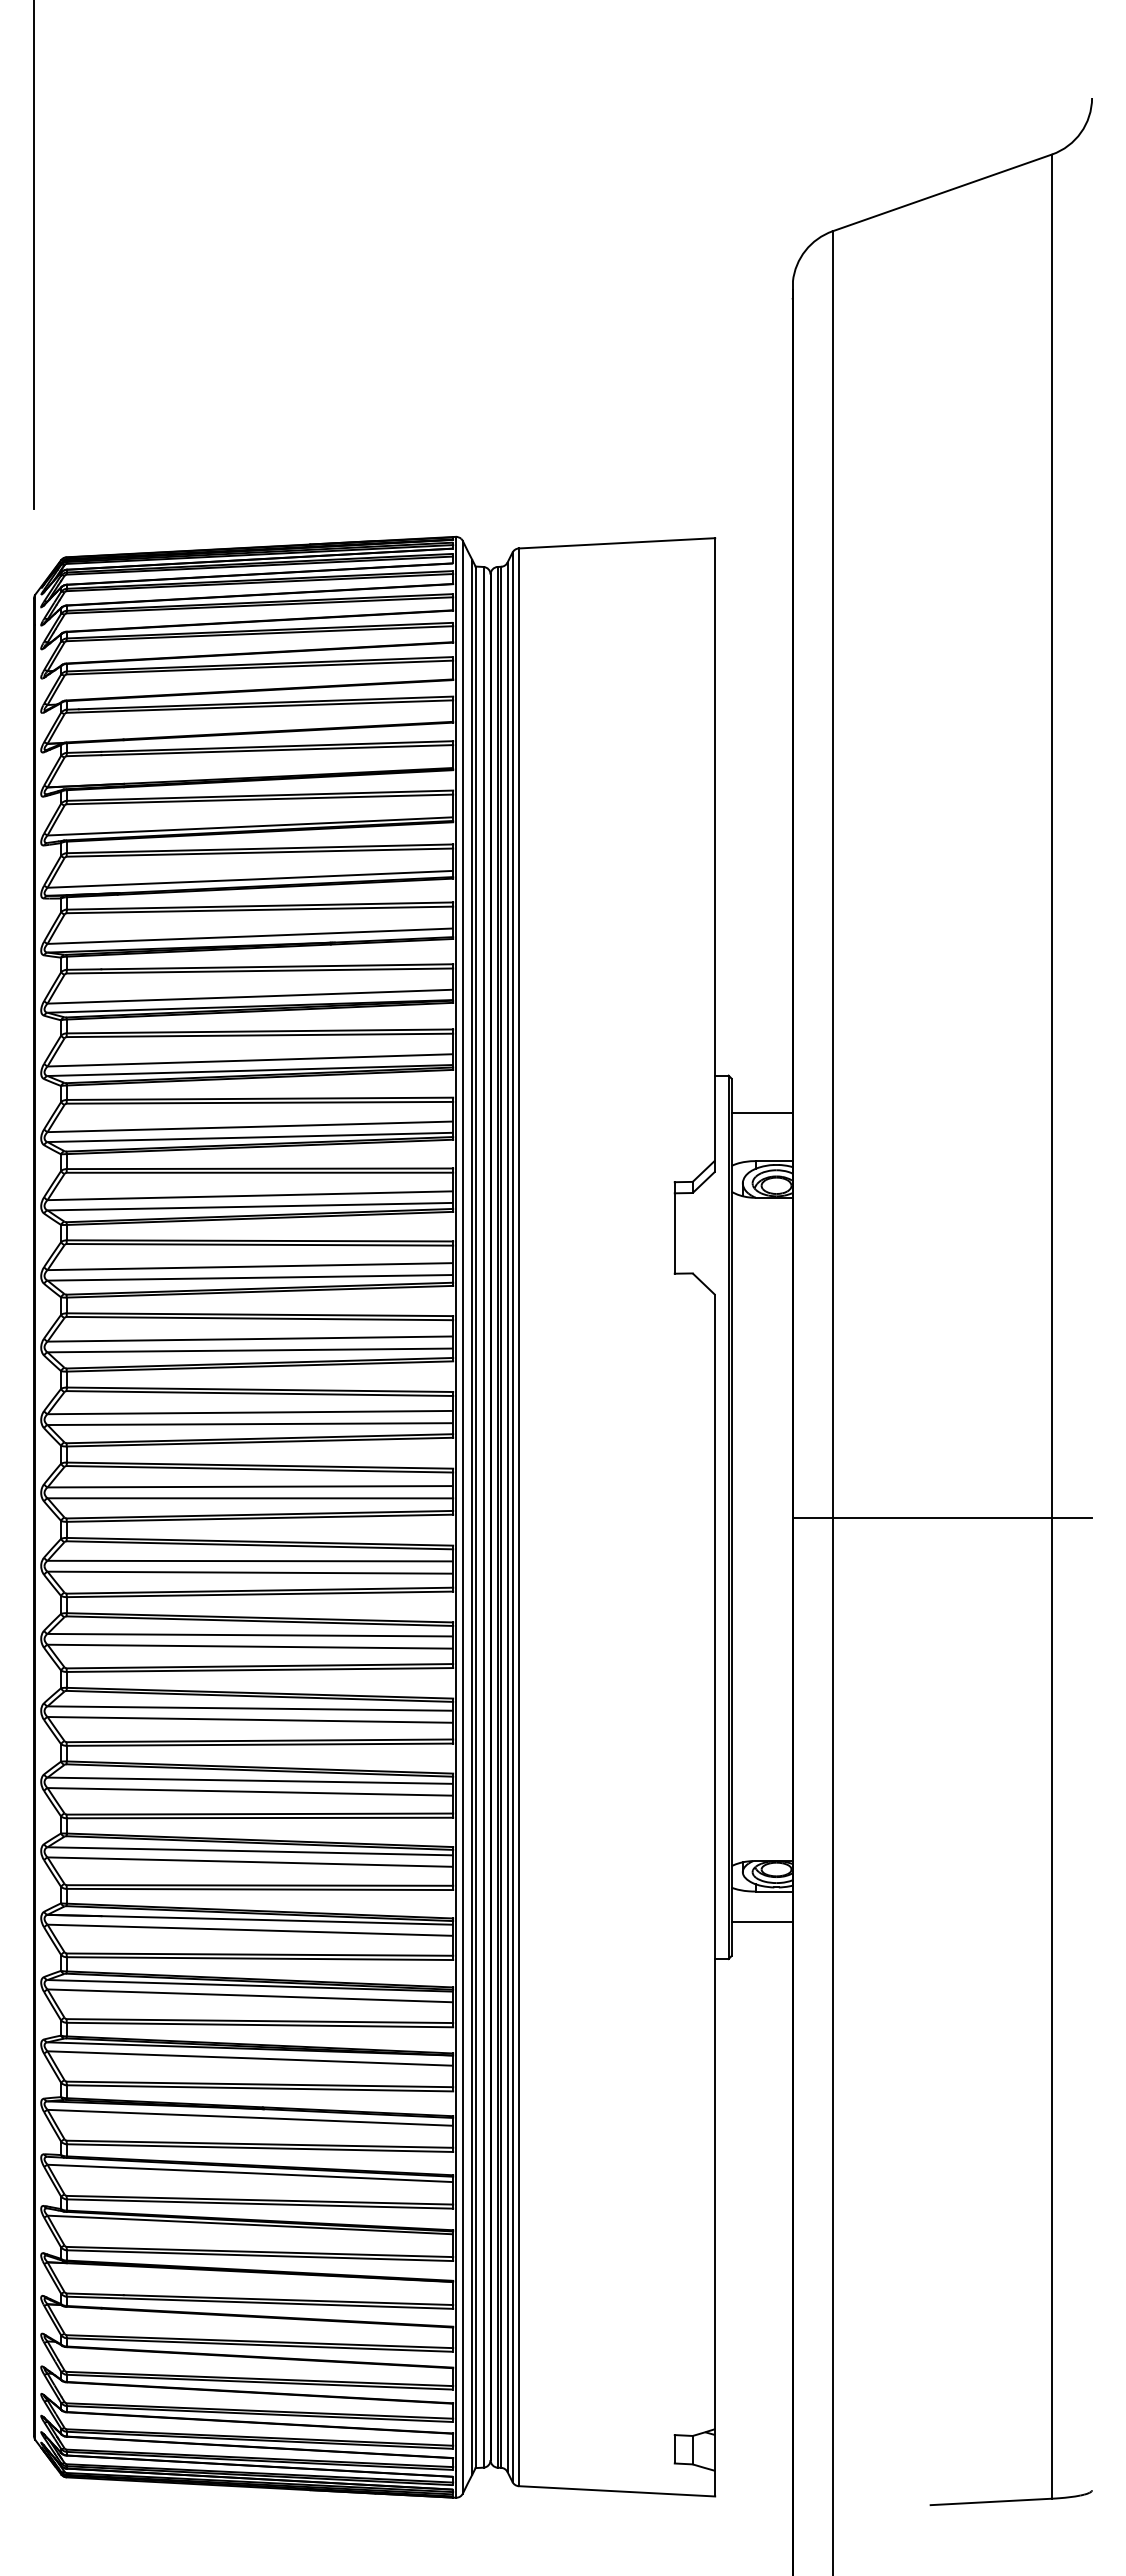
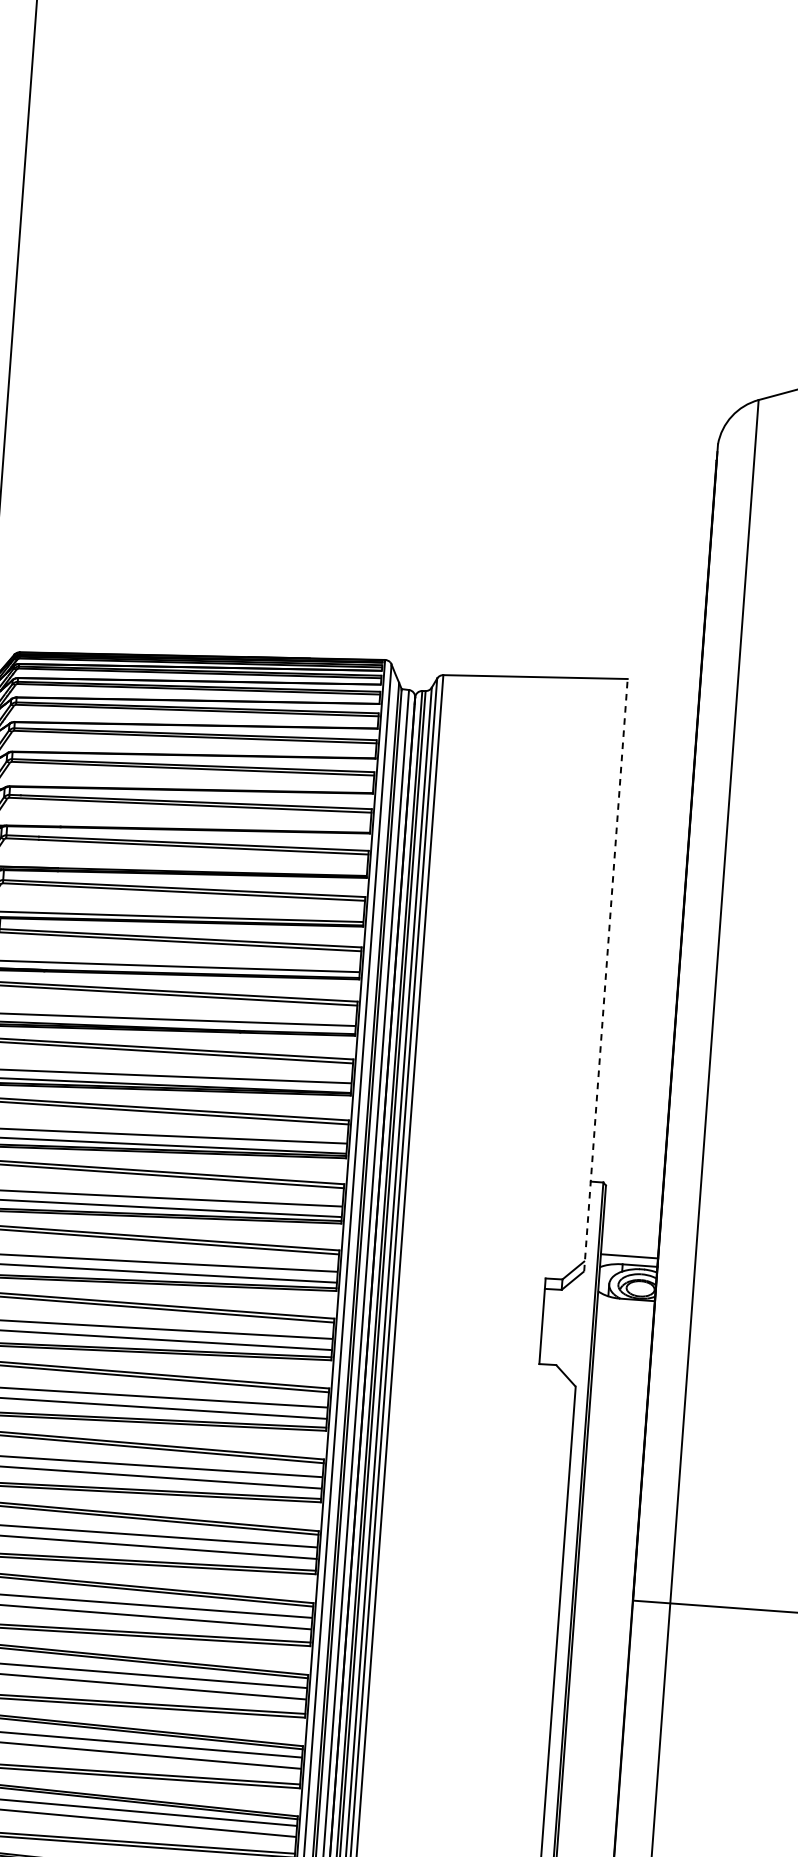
line: (715, 854) -> (606, 974), solid -> dashed
line: (761, 1113) -> (628, 1256), moved

